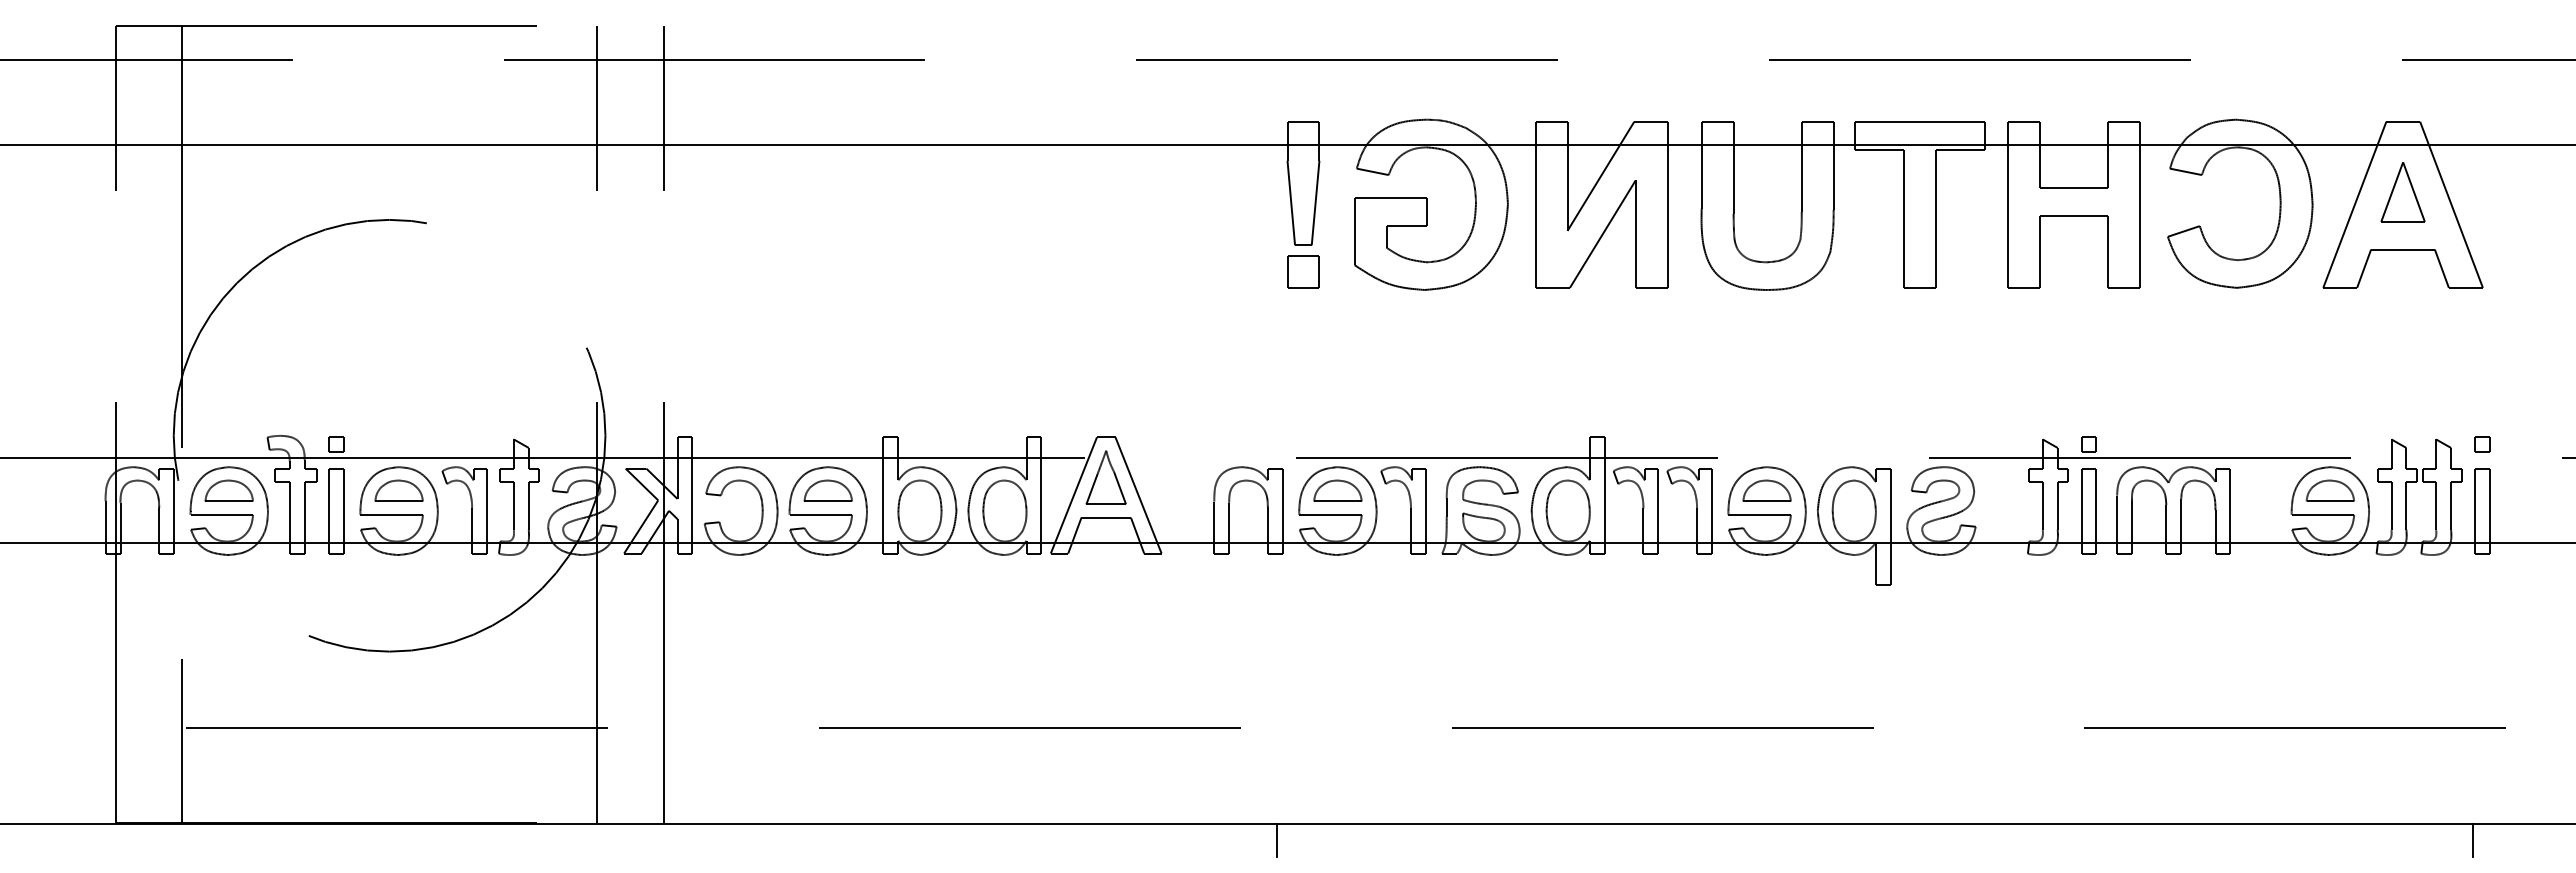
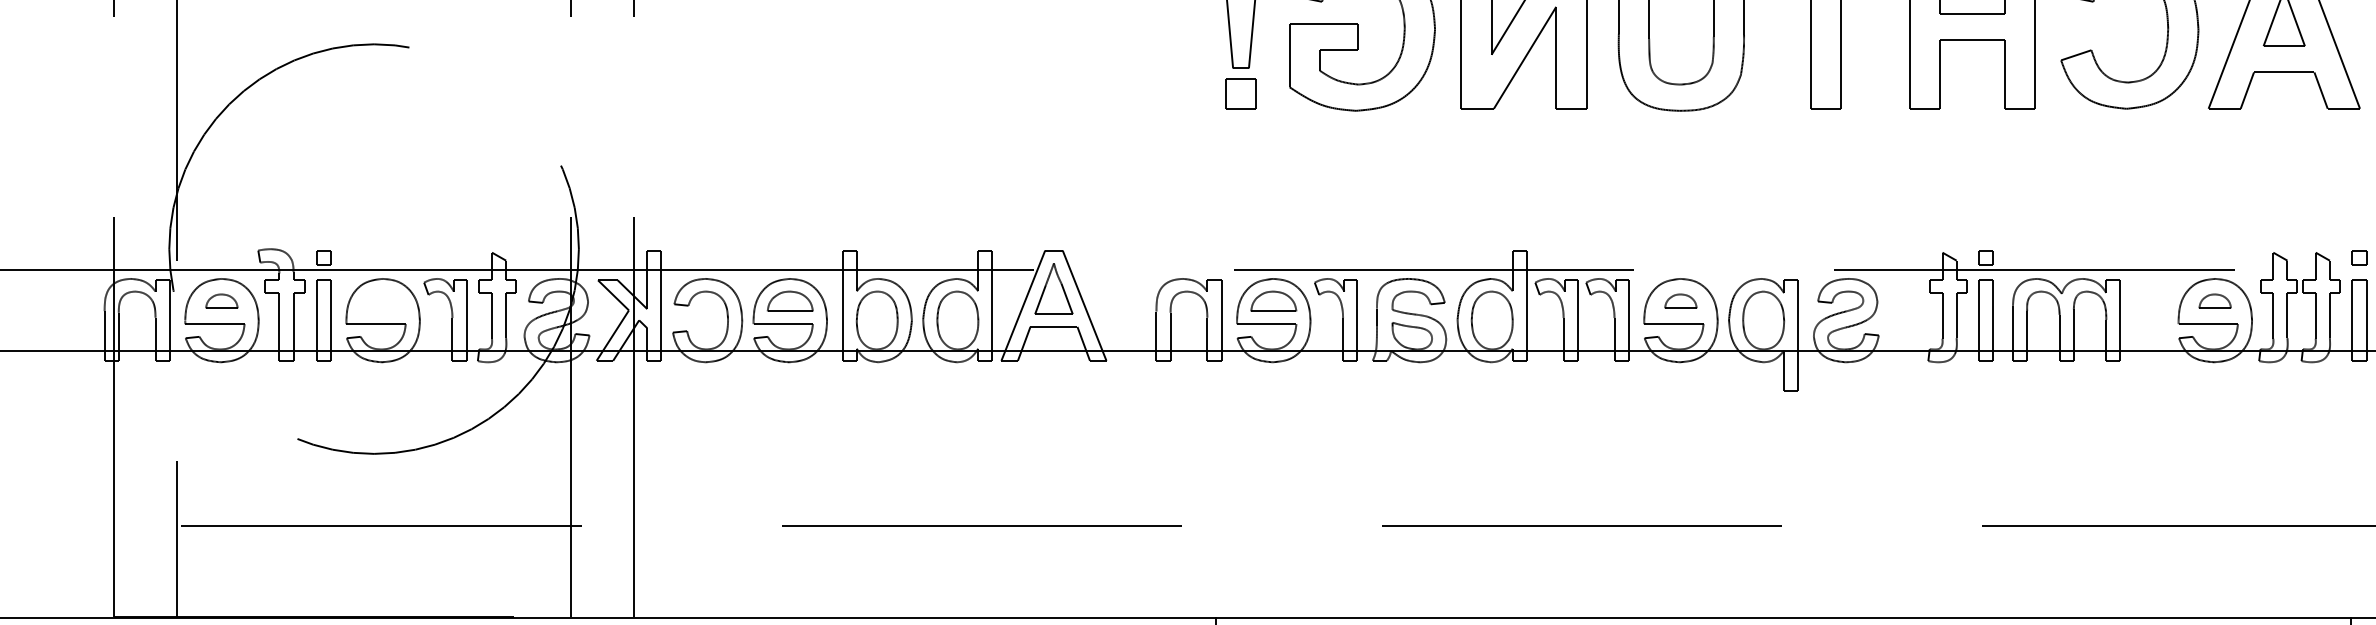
part: (228, 490) -> (221, 301), size x0.7
part: (398, 490) -> (382, 301), removed
part: (1766, 490) -> (1680, 301), size x0.7
part: (2329, 490) -> (2214, 301), size x0.7

